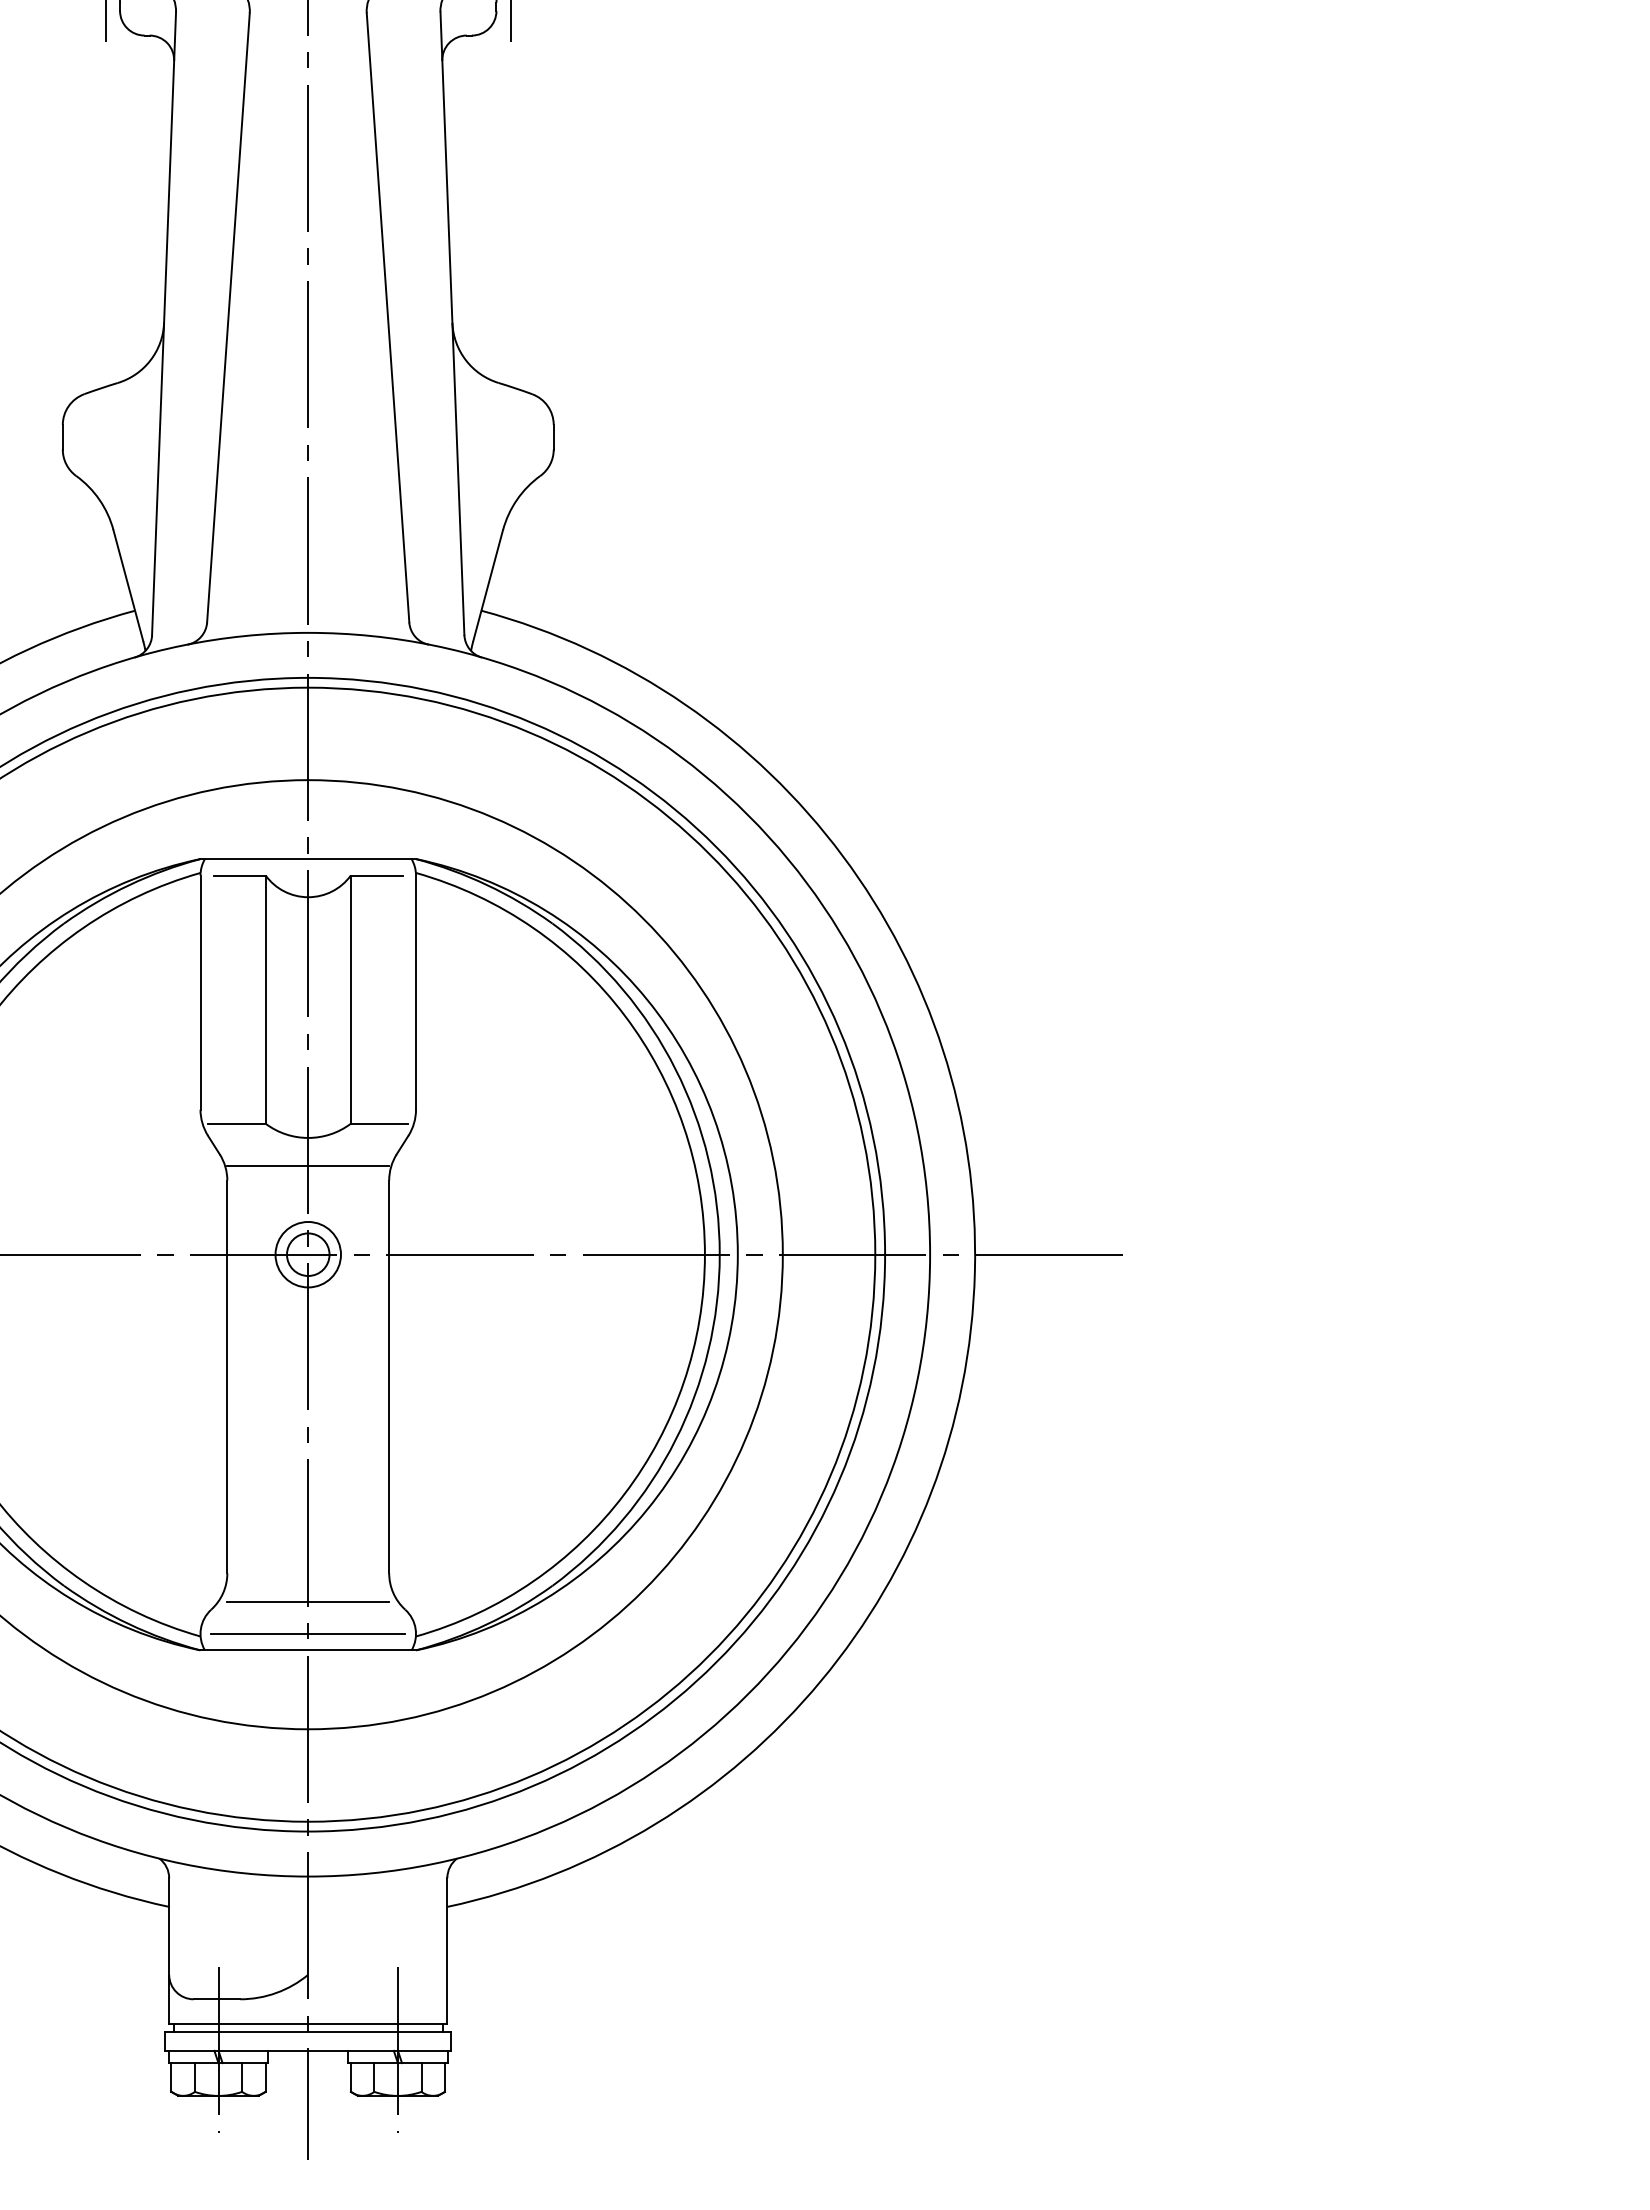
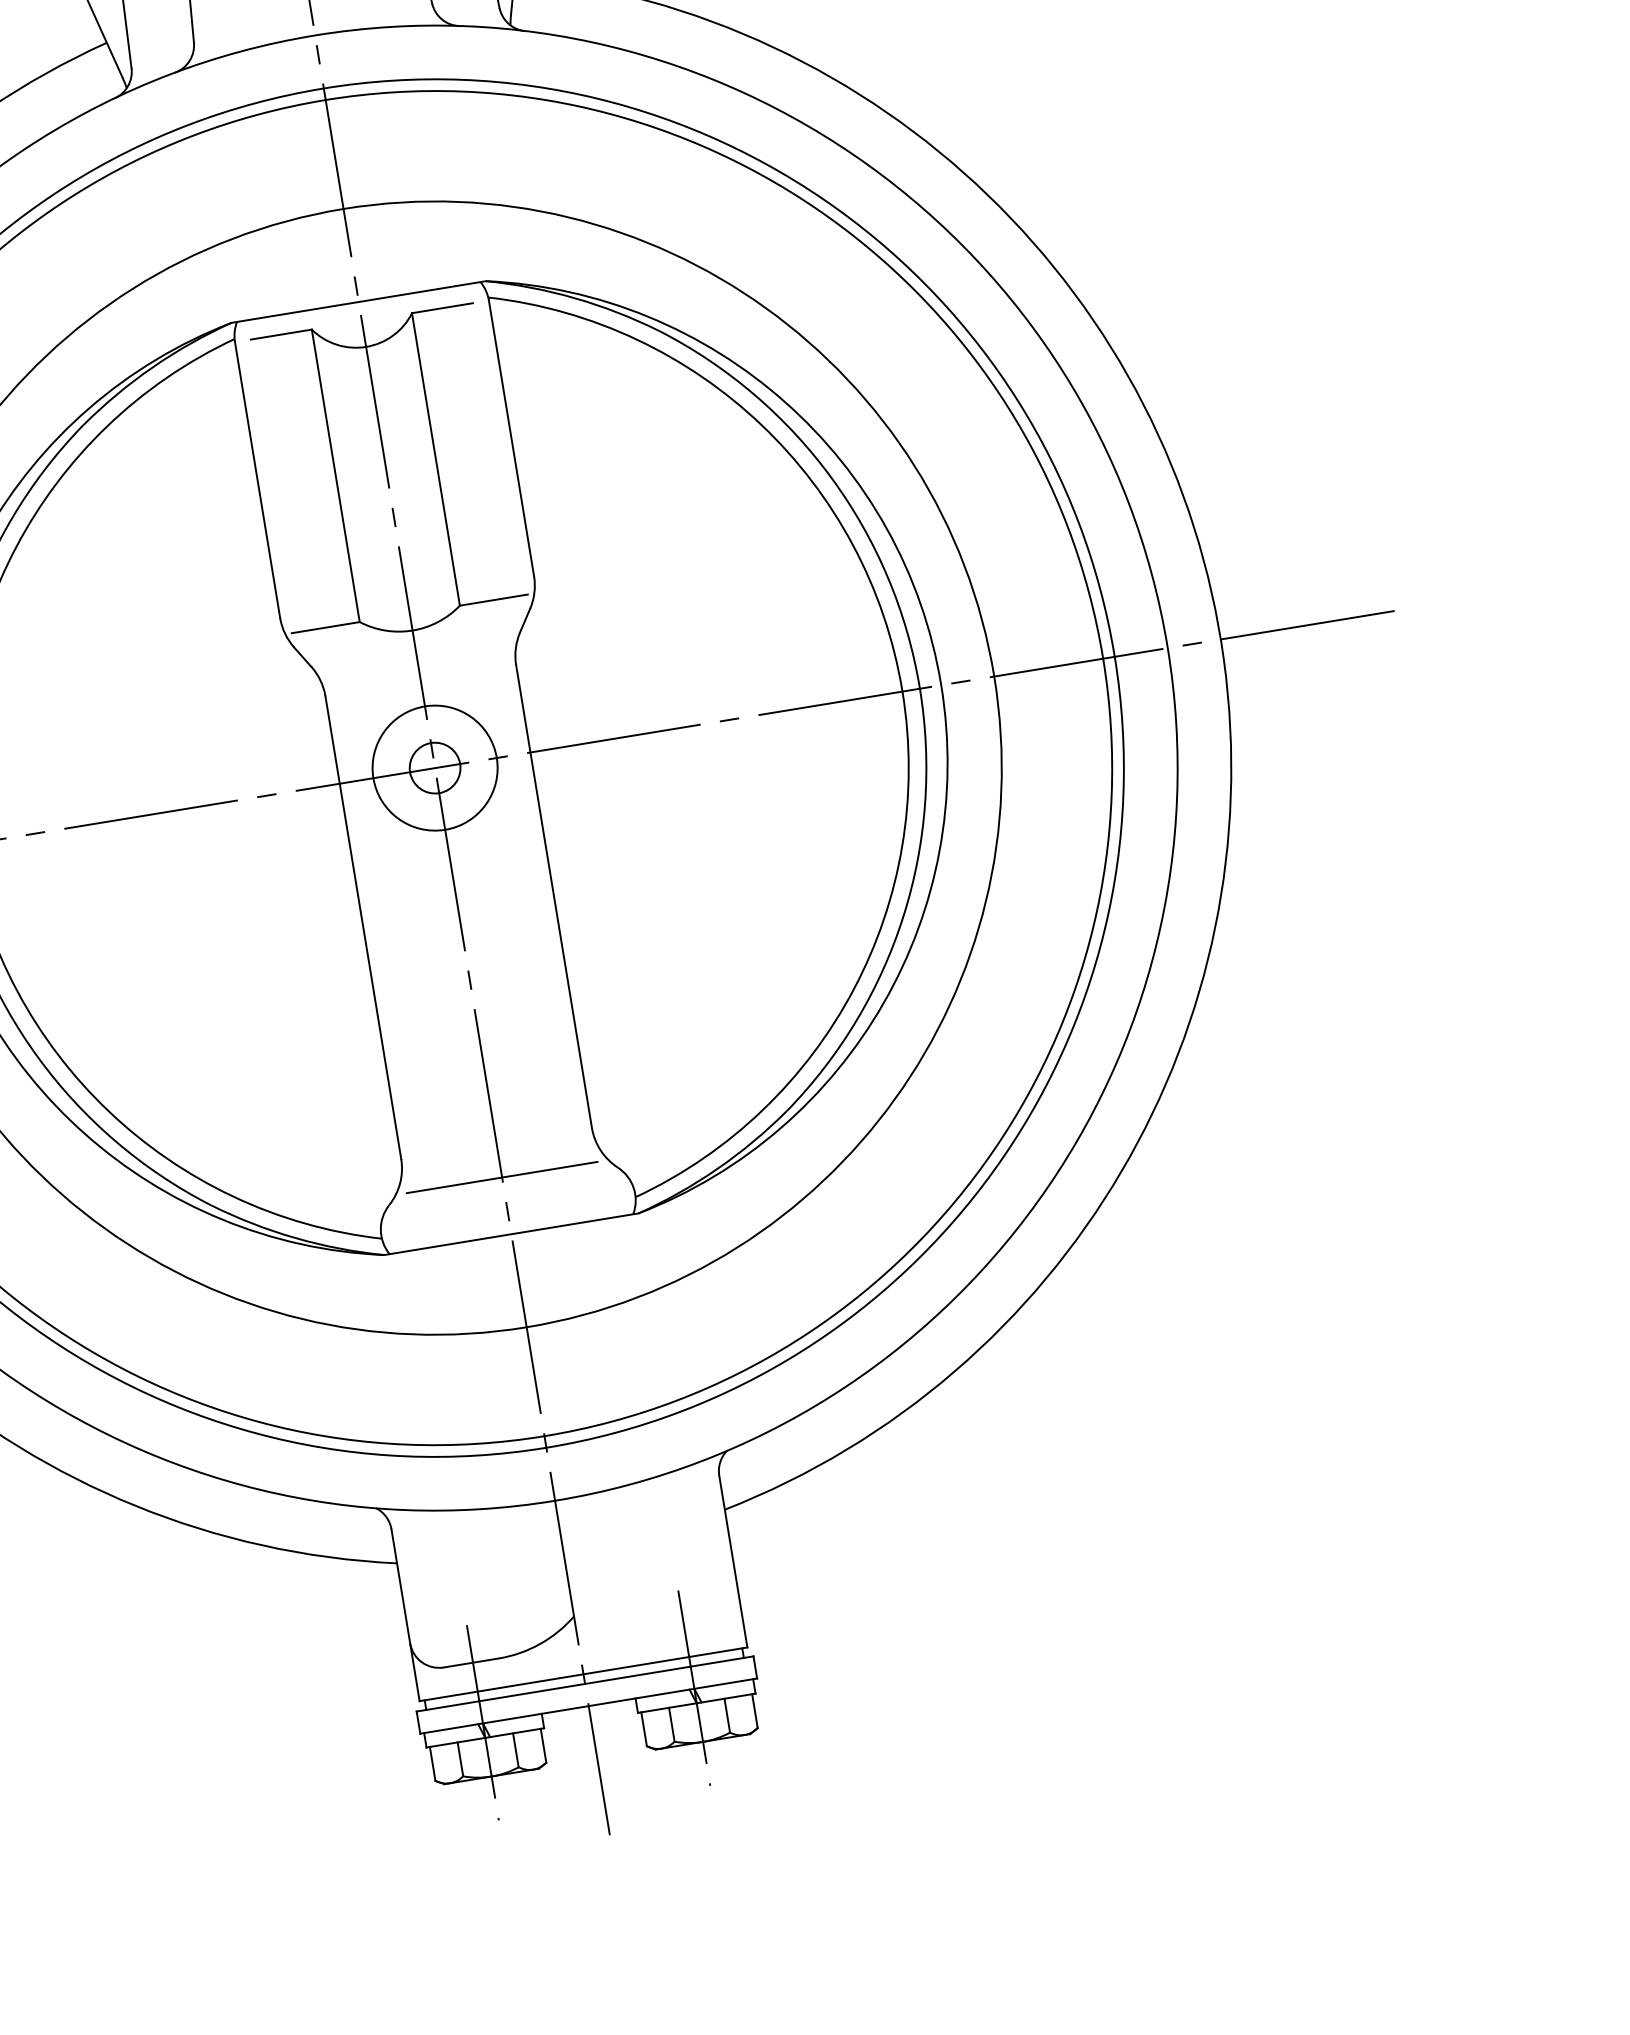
line: (308, 1166) -> (418, 664), removed
circle: (308, 1254) -> (435, 767), size x1.6
line: (308, 1633) -> (508, 1214), removed

